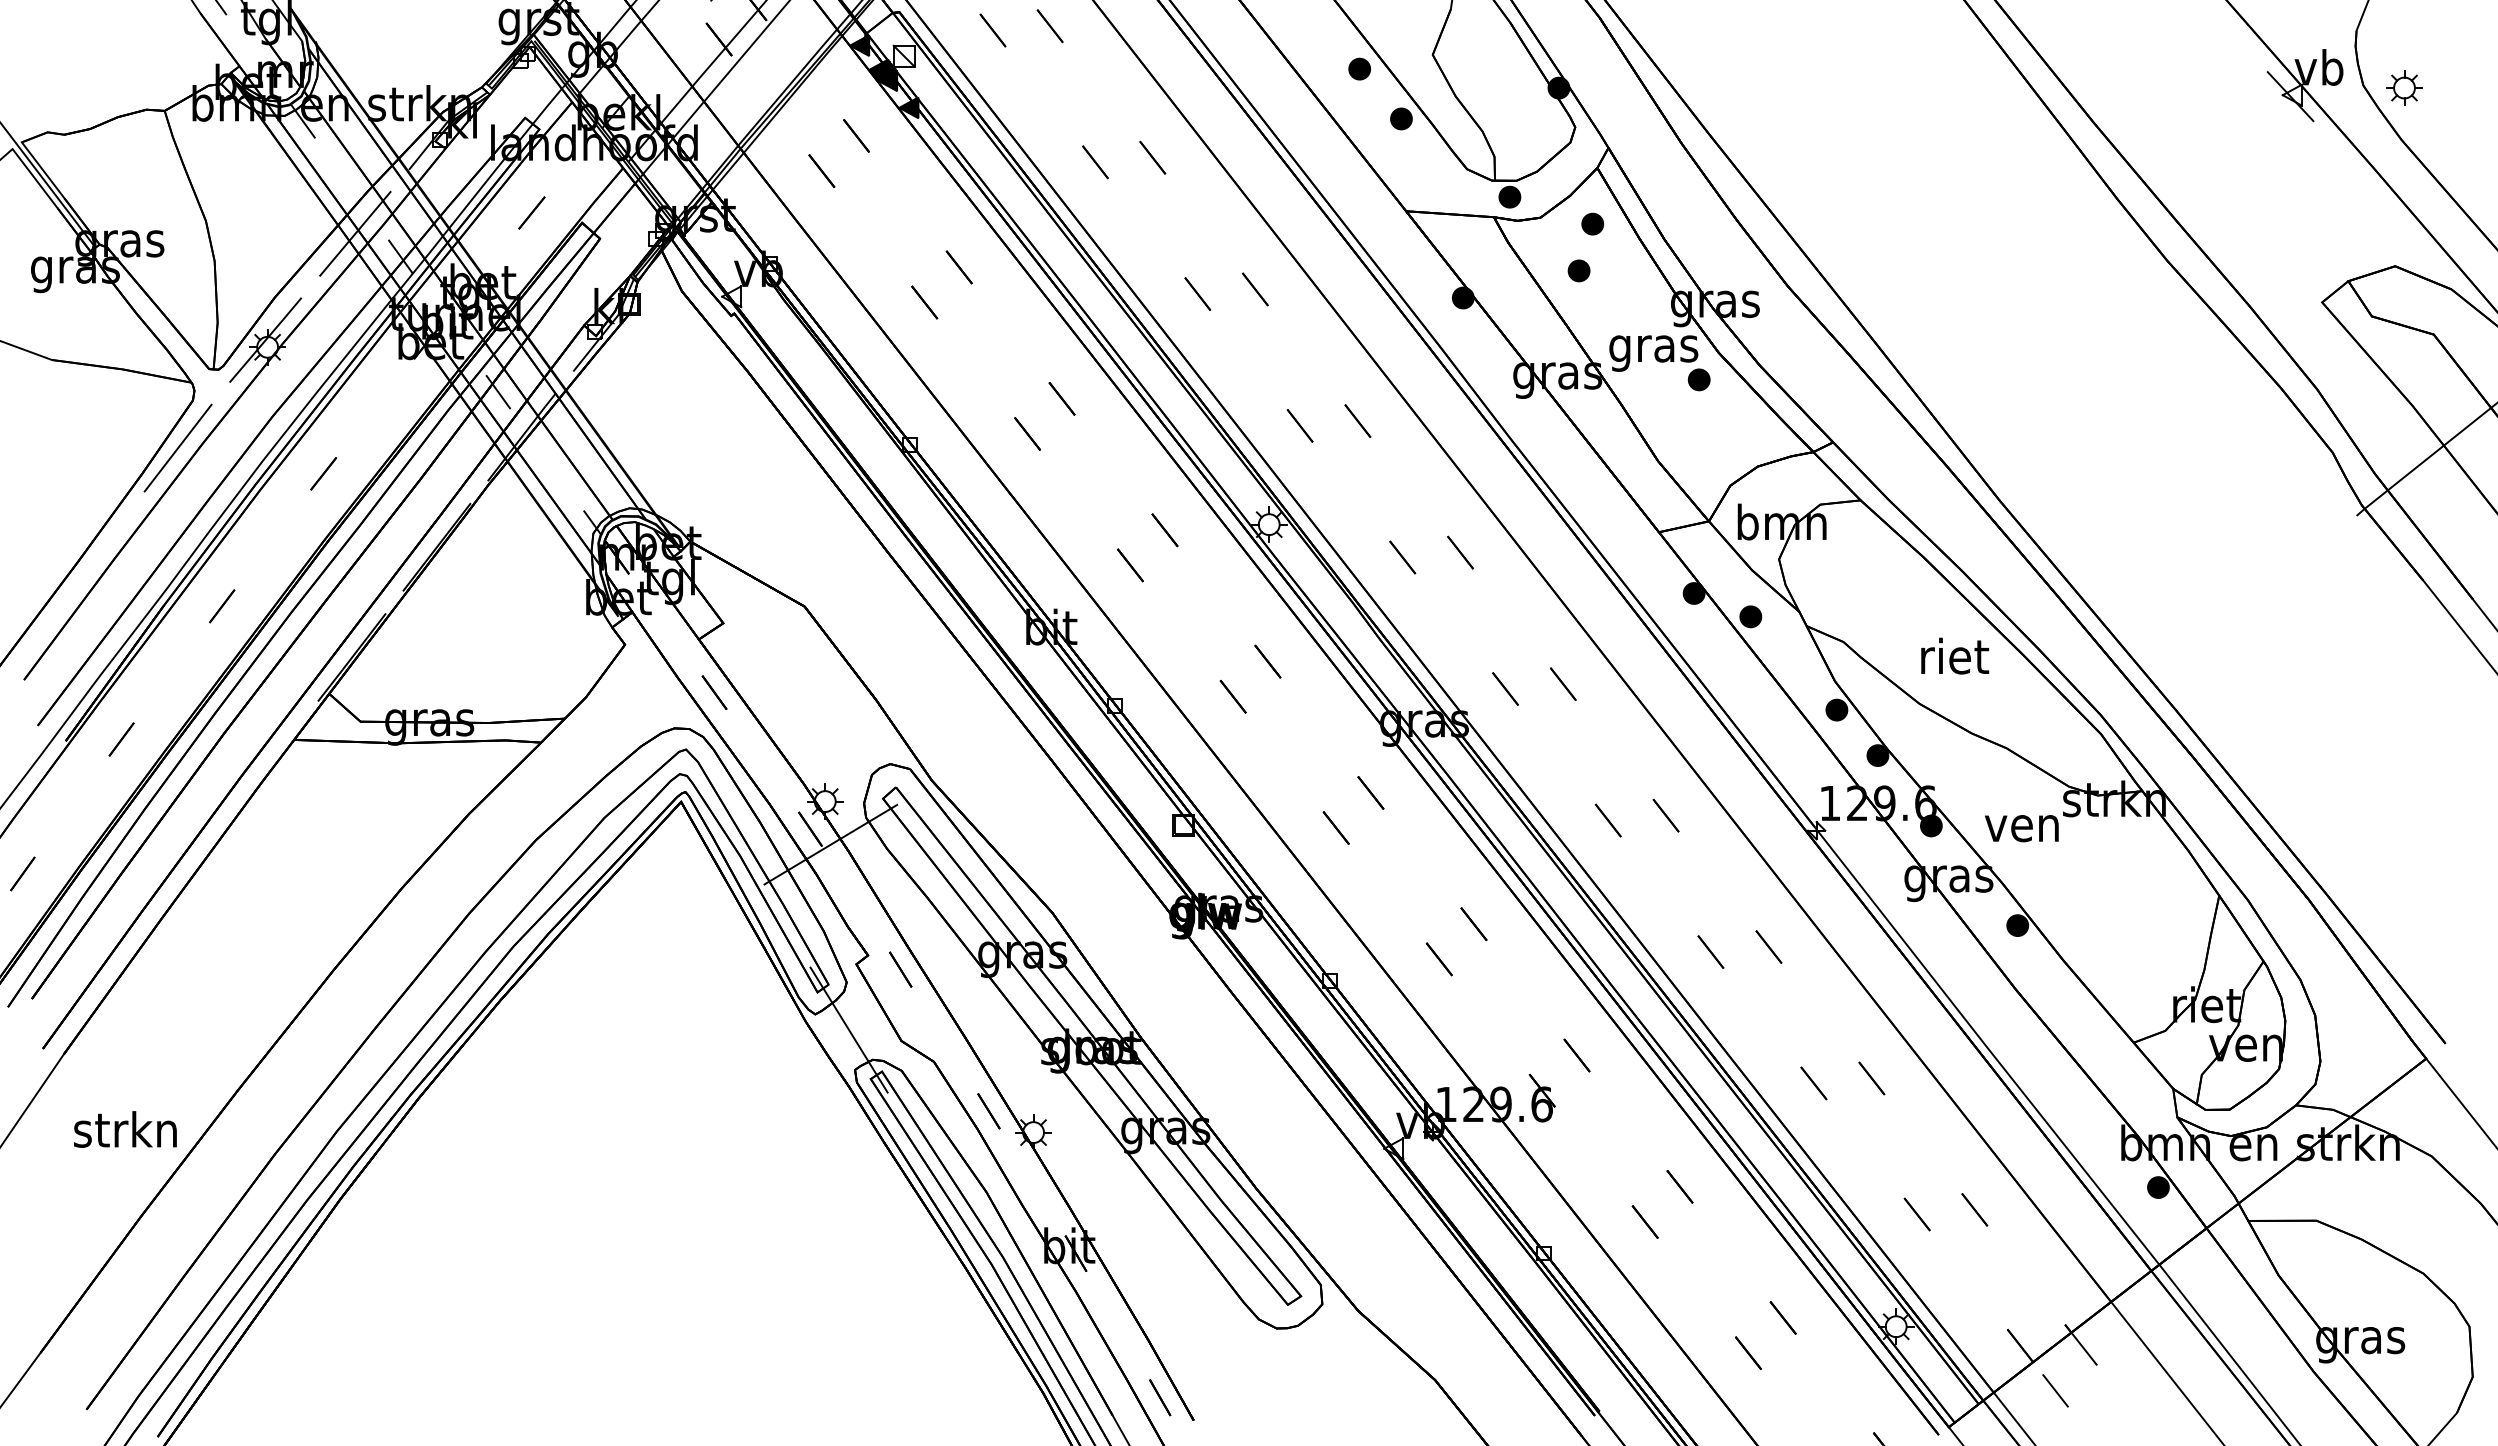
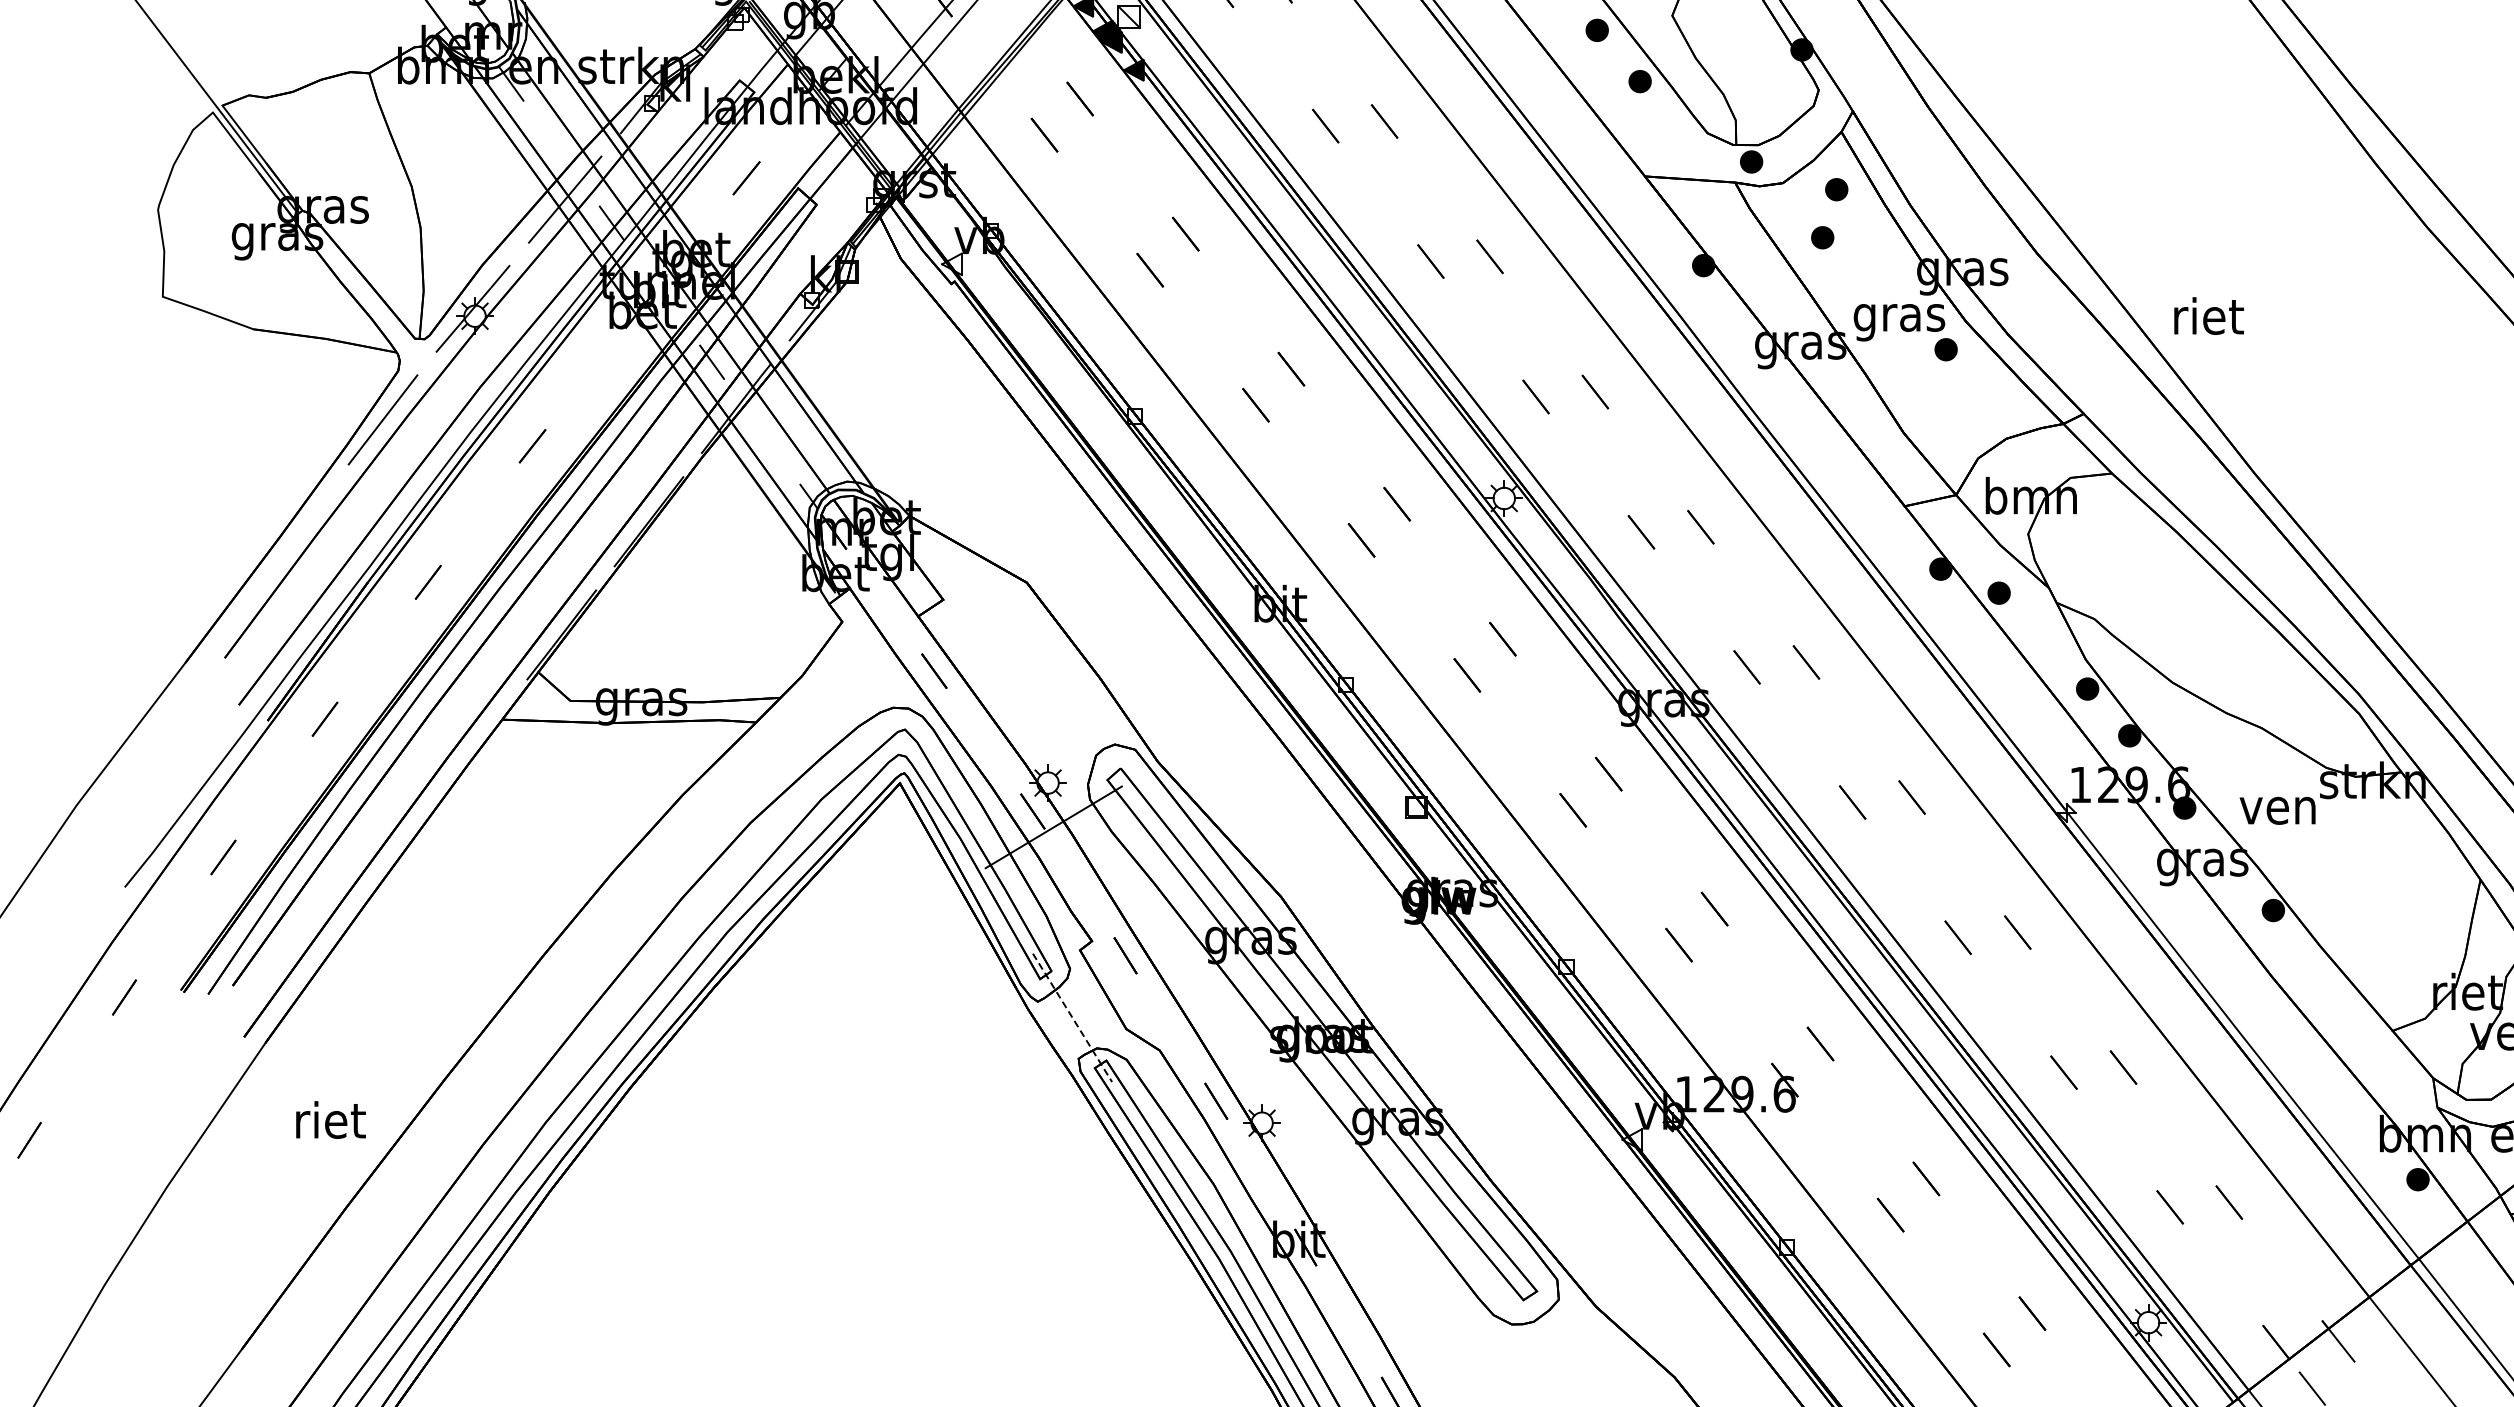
text: (1955, 655) -> (2209, 315), moved
line: (849, 1030) -> (1072, 1018), solid -> dashed
text: (125, 1129) -> (328, 1120), strkn -> riet

